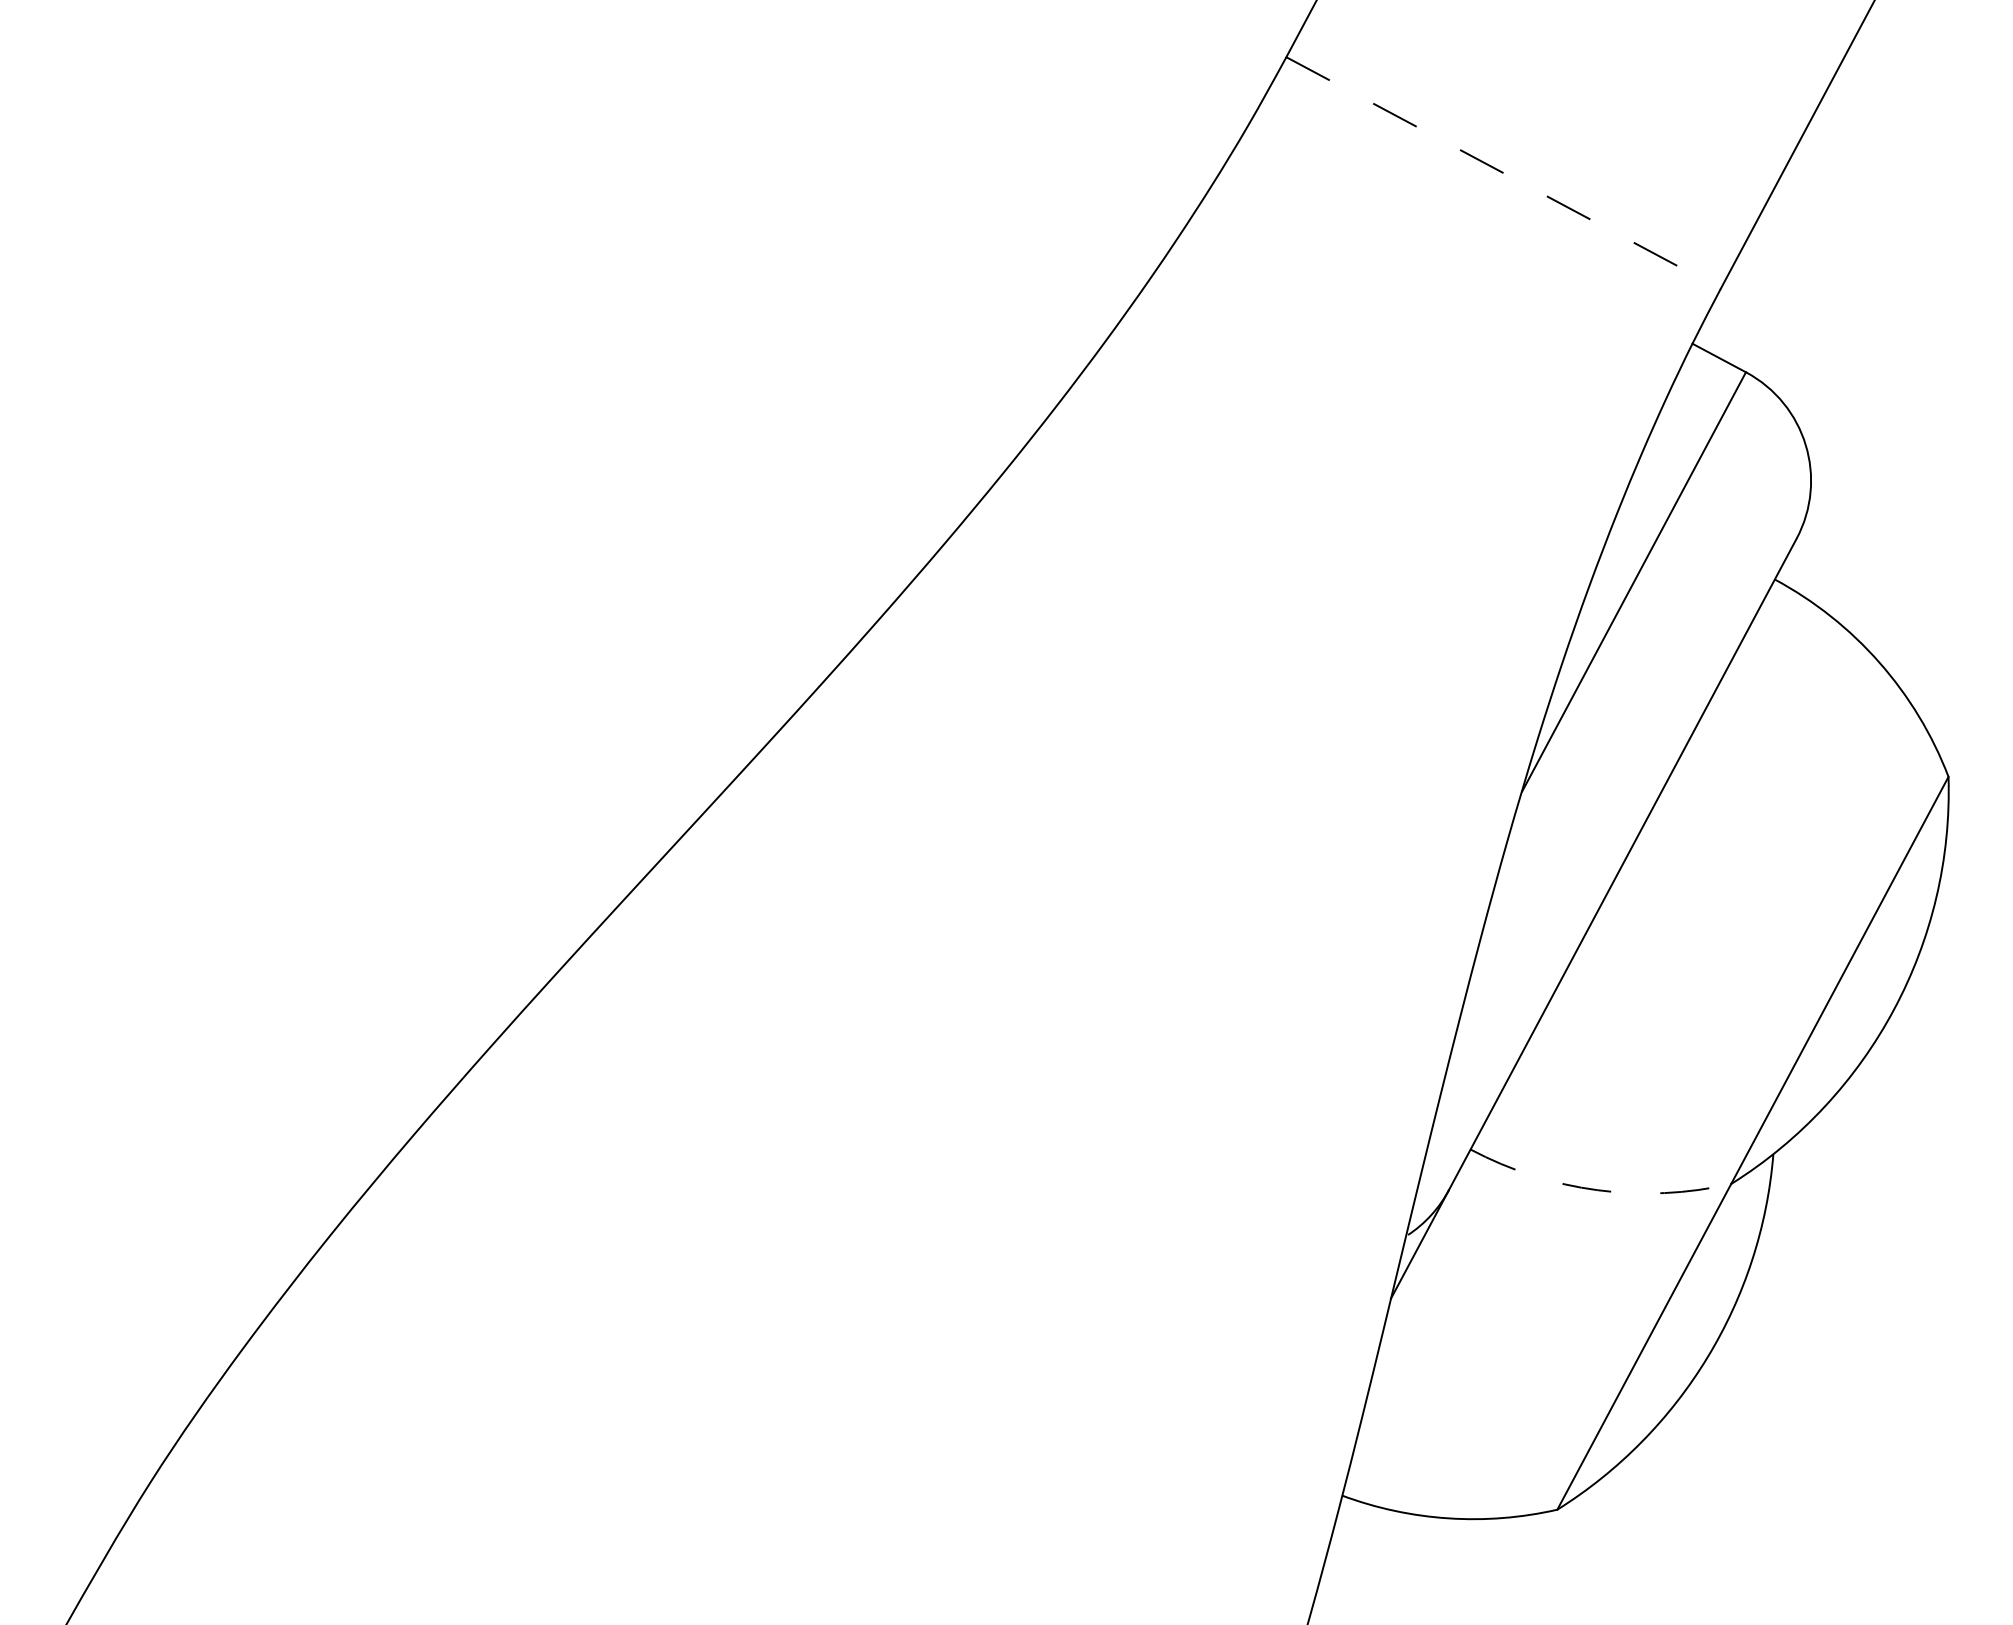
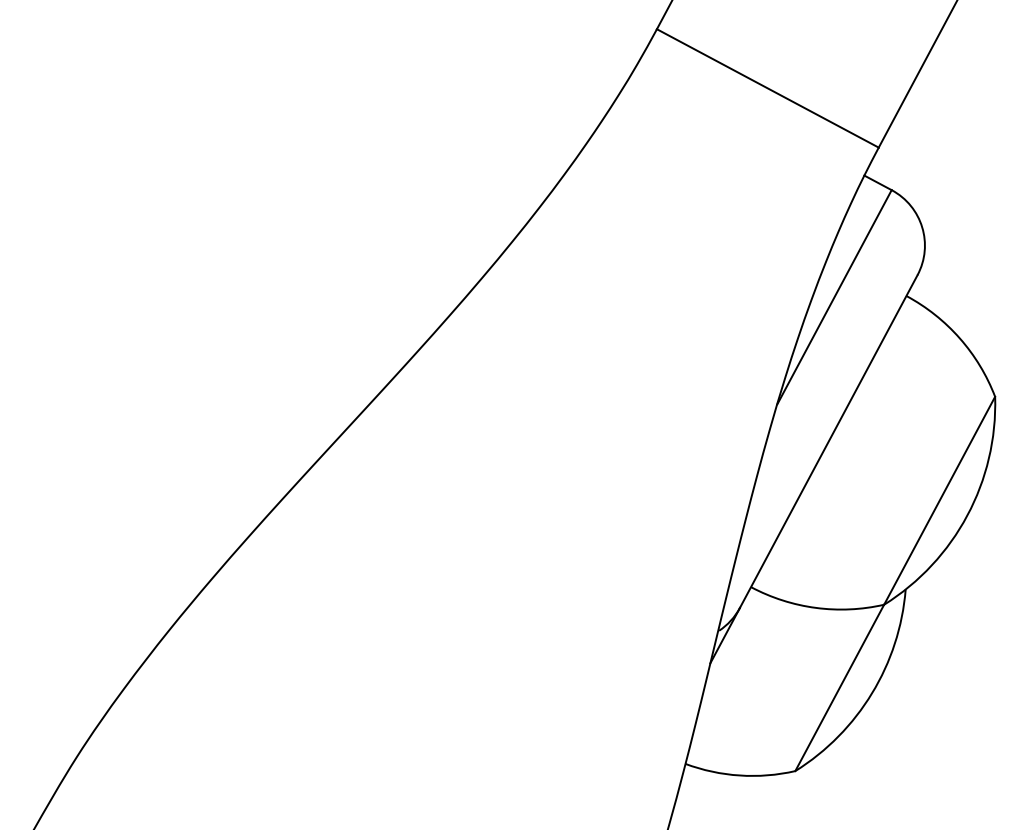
line: (1502, 173) -> (767, 88), dashed -> solid
arc: (1598, 1189) -> (816, 607), dashed -> solid

